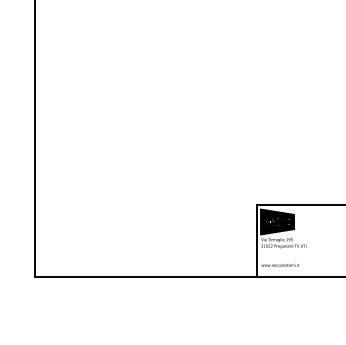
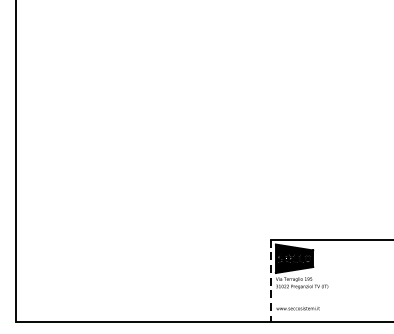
line: (256, 241) -> (270, 281), solid -> dashed

